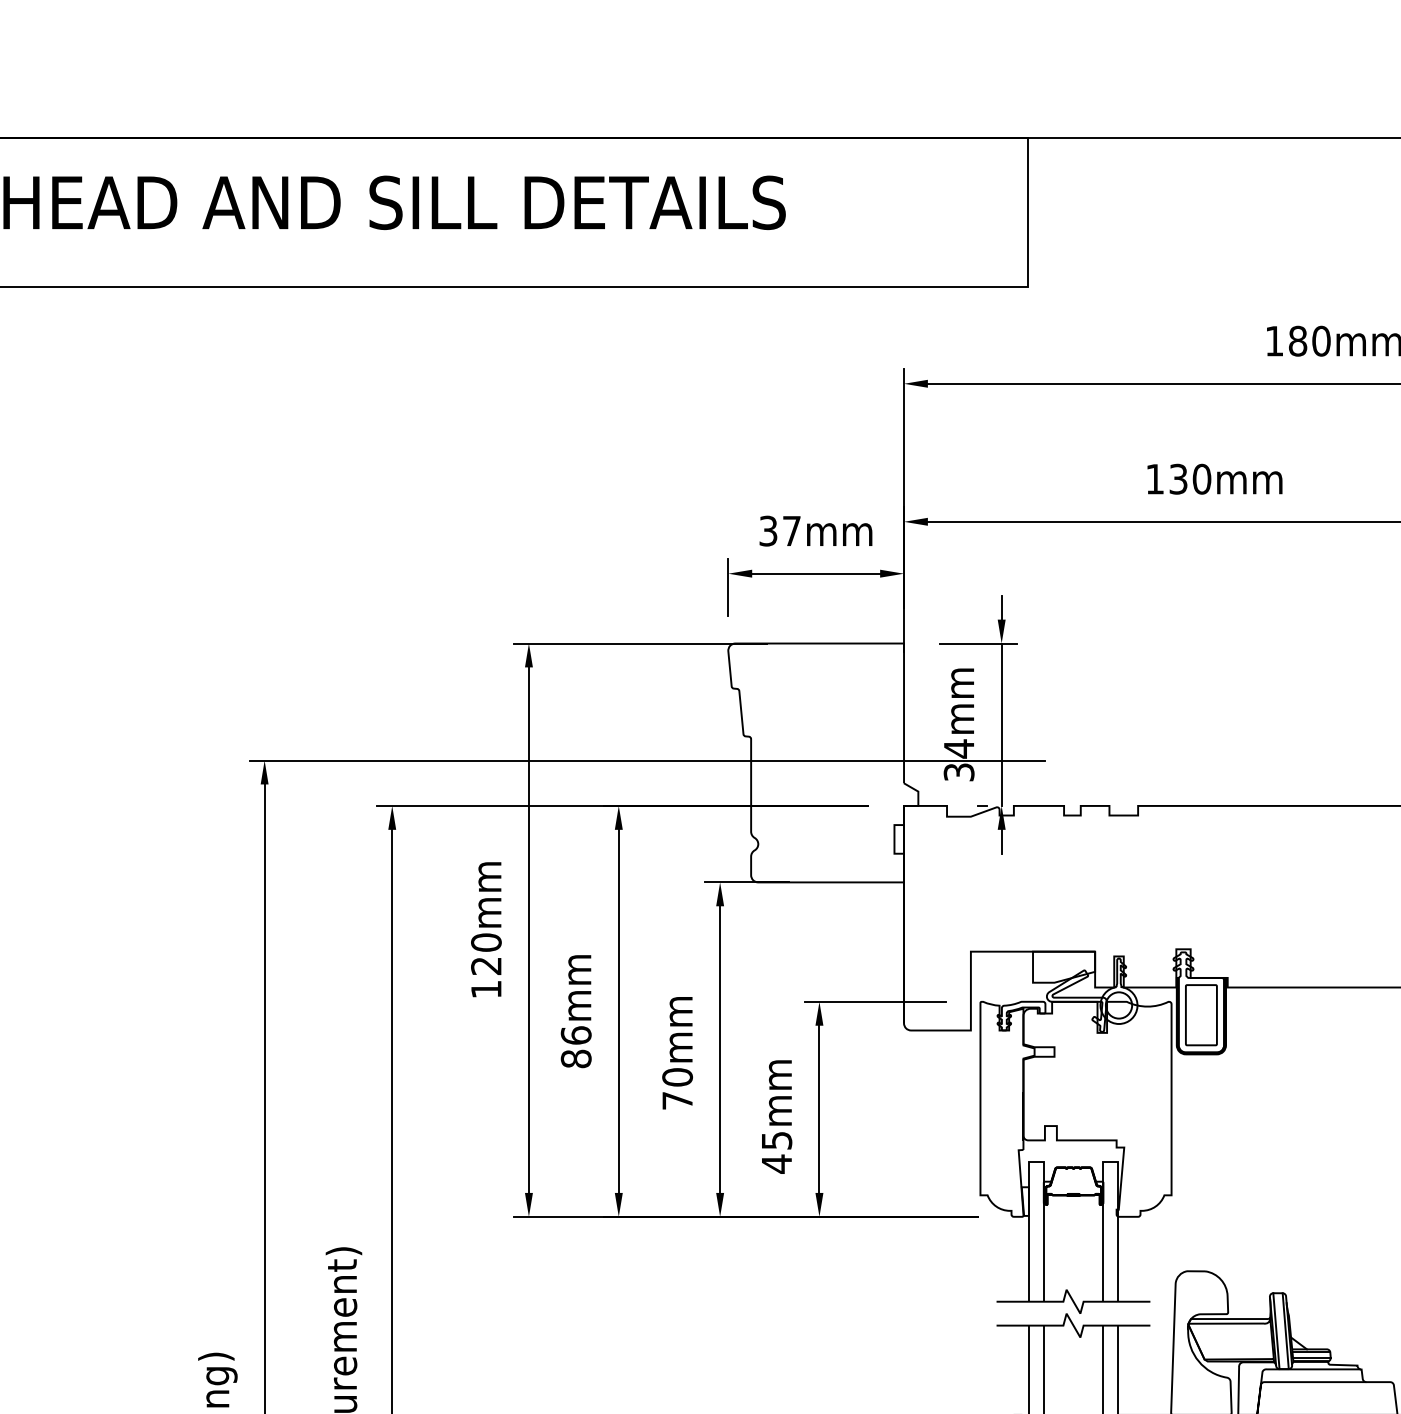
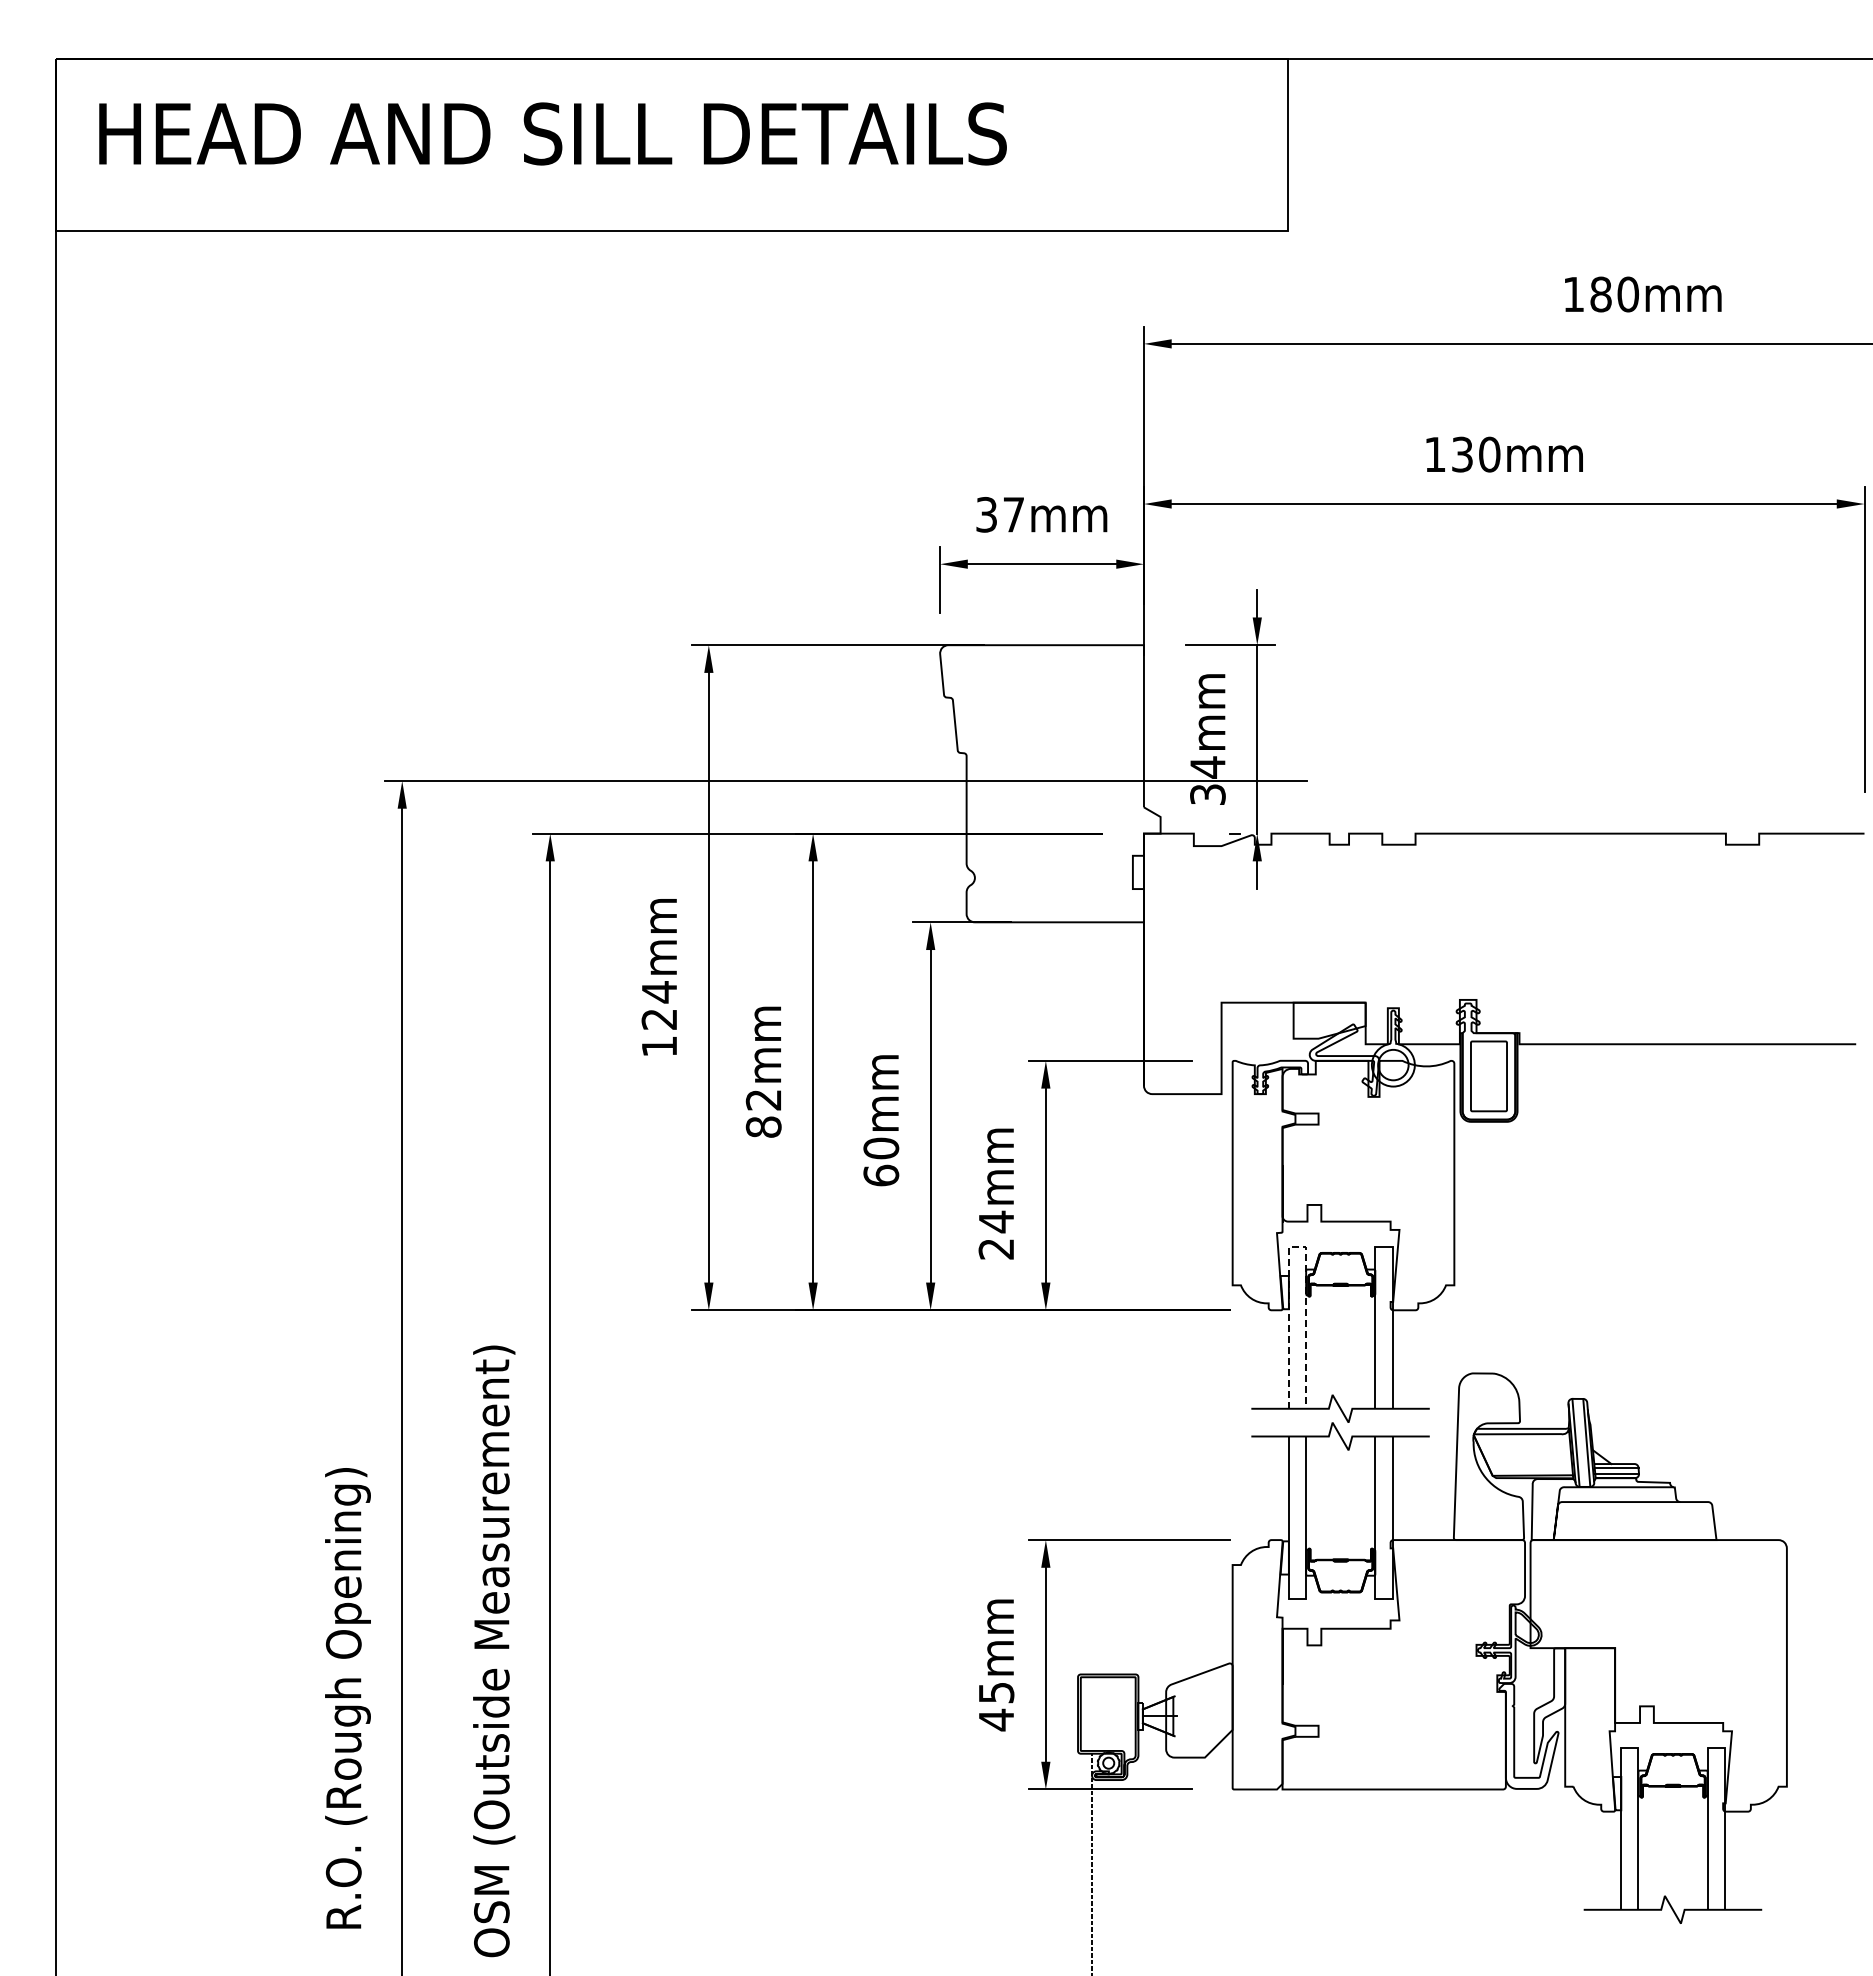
text: (486, 942) -> (659, 992), 120mm -> 124mm
text: (576, 1035) -> (763, 1099), 86mm -> 82mm
text: (677, 1100) -> (881, 1175), 70mm -> 60mm
text: (776, 1152) -> (996, 1235), 45mm -> 24mm
line: (1036, 1161) -> (1297, 1246), solid -> dashed

